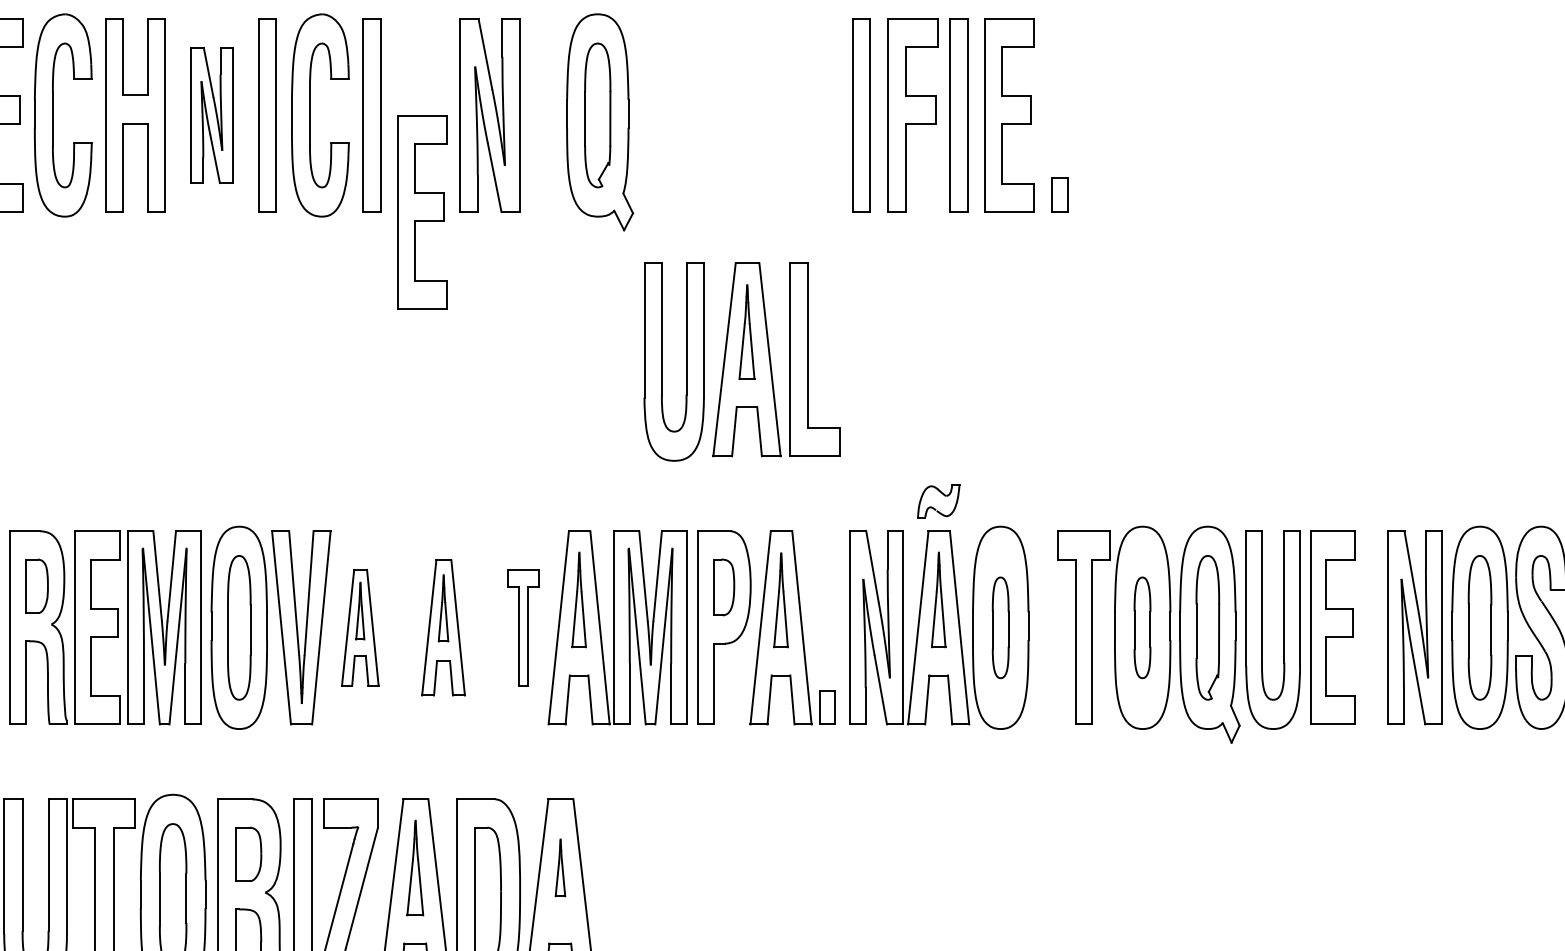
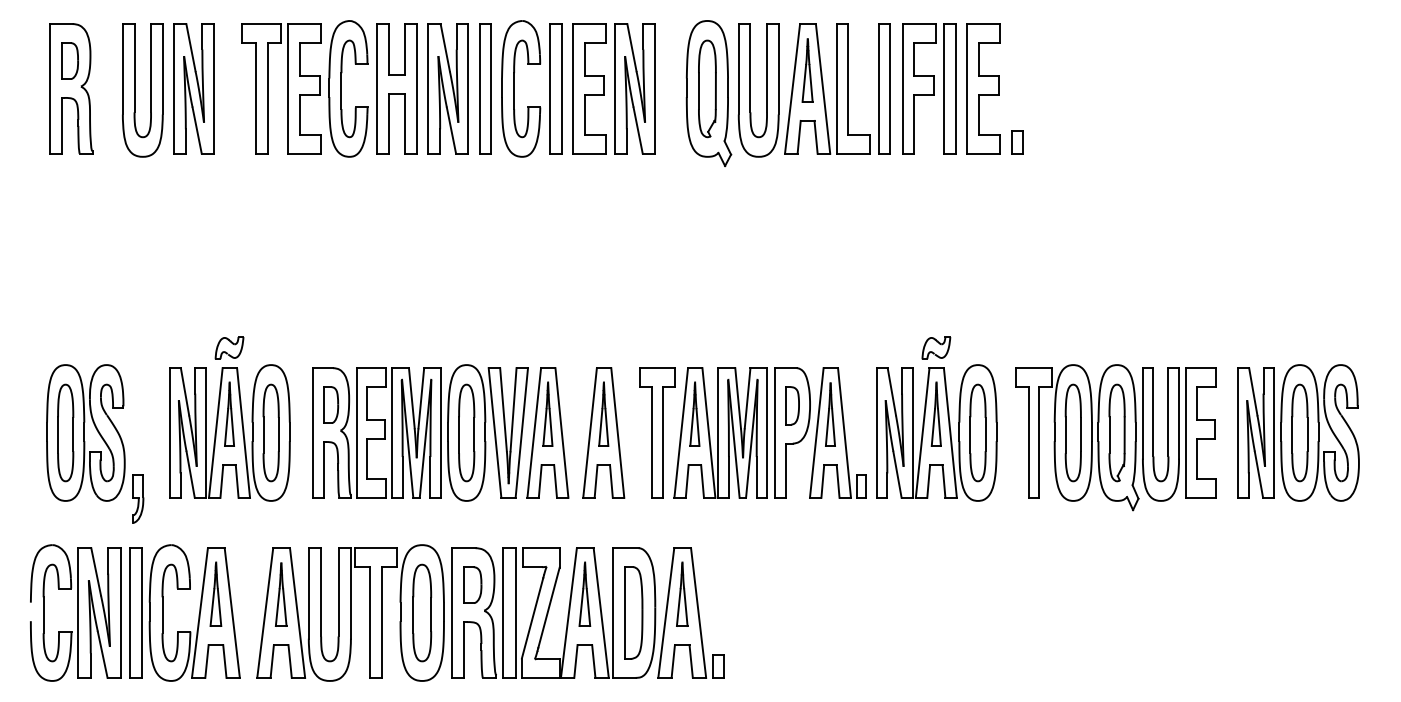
part: (210, 114) -> (447, 88), size x1.43
part: (422, 211) -> (589, 88), moved
part: (740, 362) -> (803, 90), moved
part: (359, 627) -> (547, 432), size x1.67
part: (443, 627) -> (603, 432), size x1.43
part: (523, 627) -> (657, 432), size x1.67
part: (999, 627) -> (977, 432), size x1.43
part: (1141, 627) -> (1072, 432), size x1.43
part: (560, 866) -> (682, 593), size x1.67

